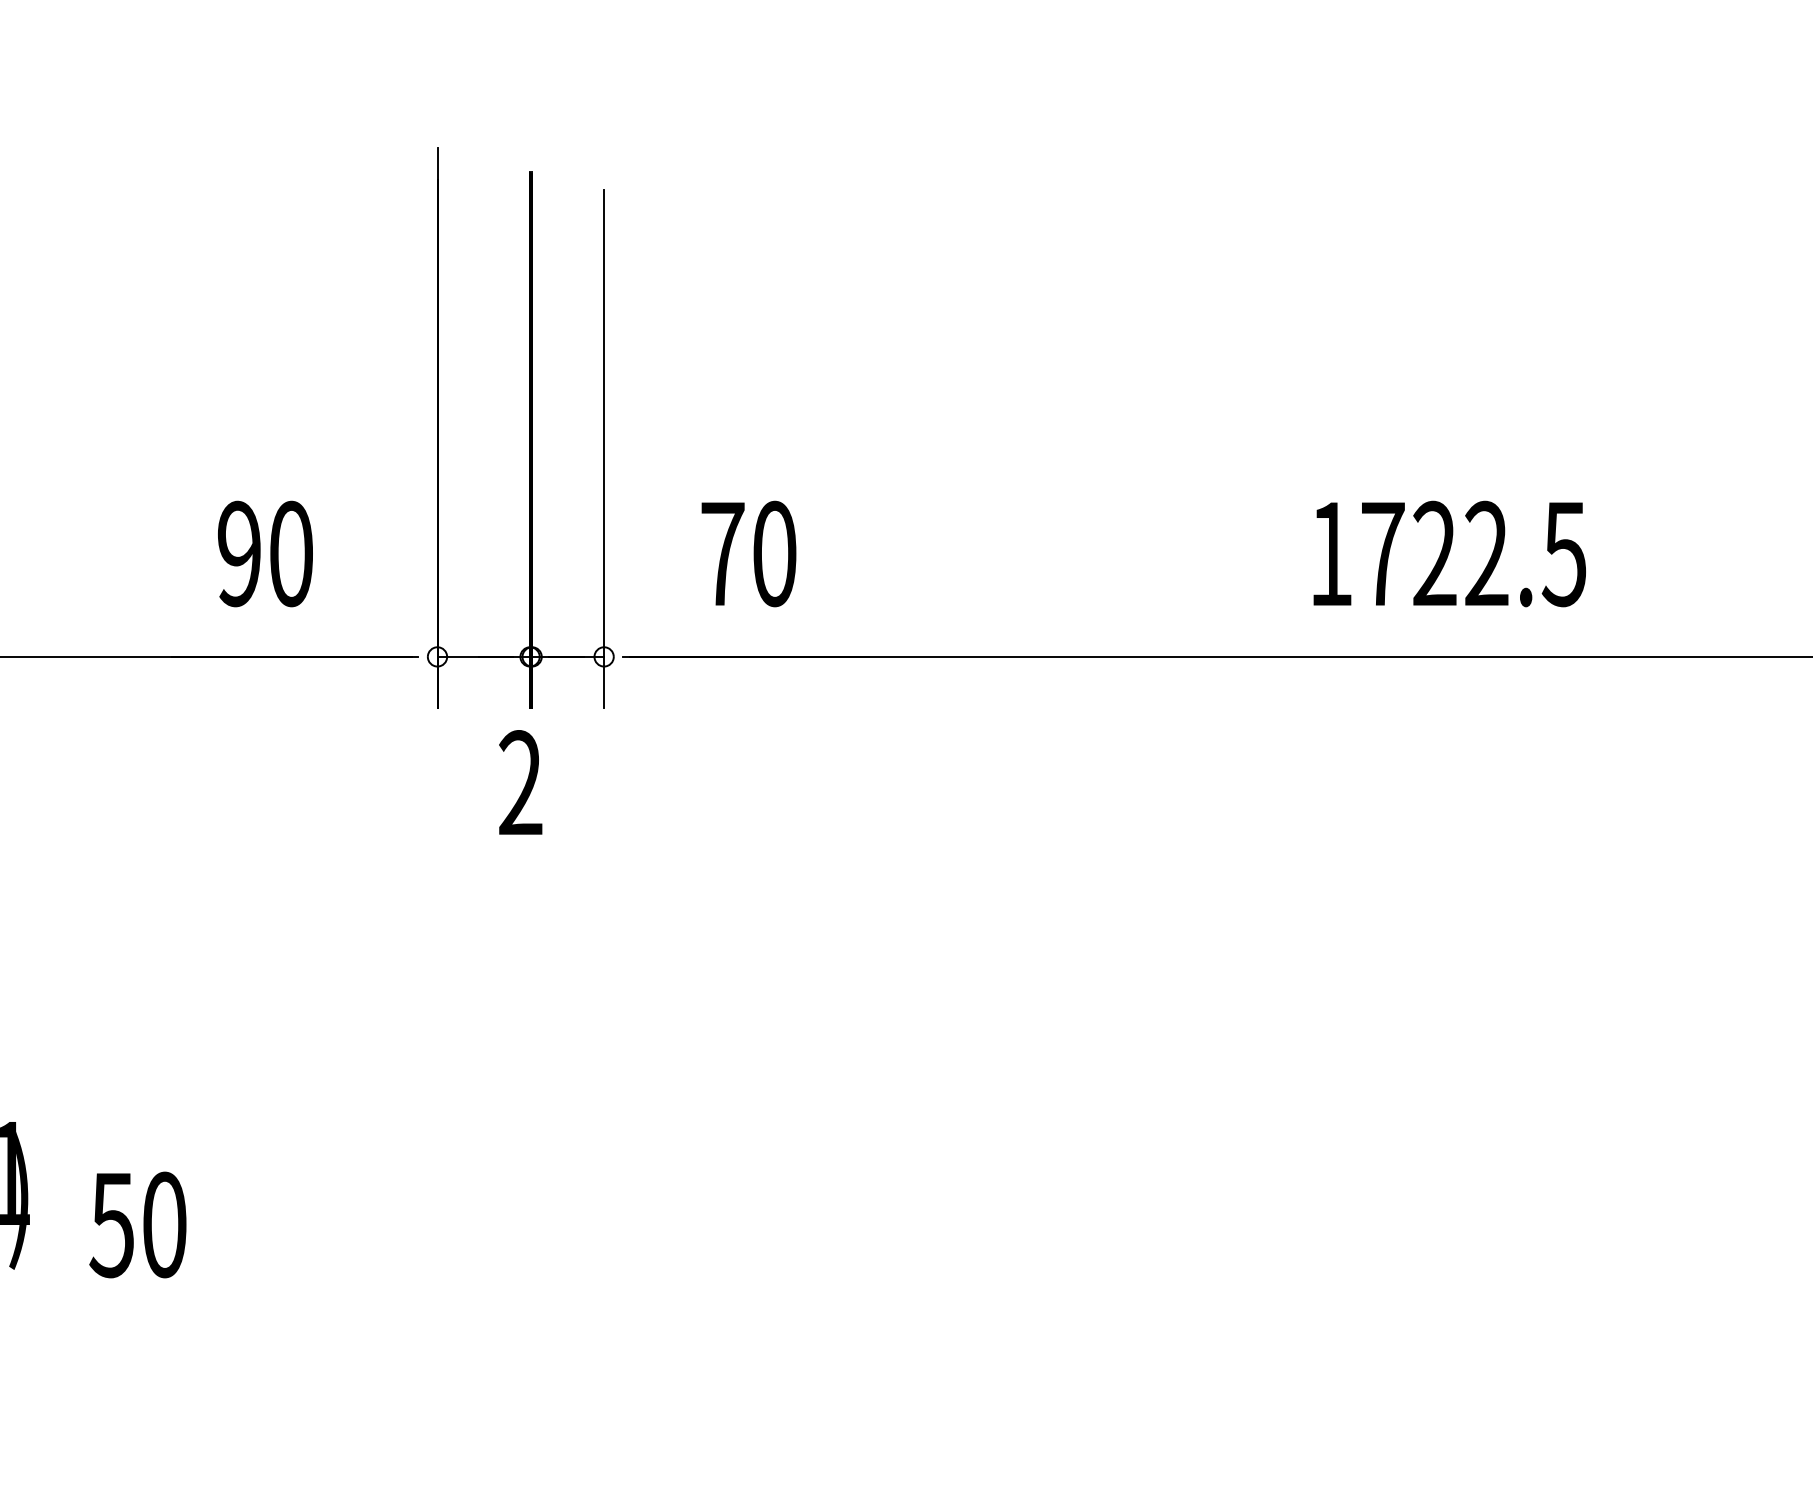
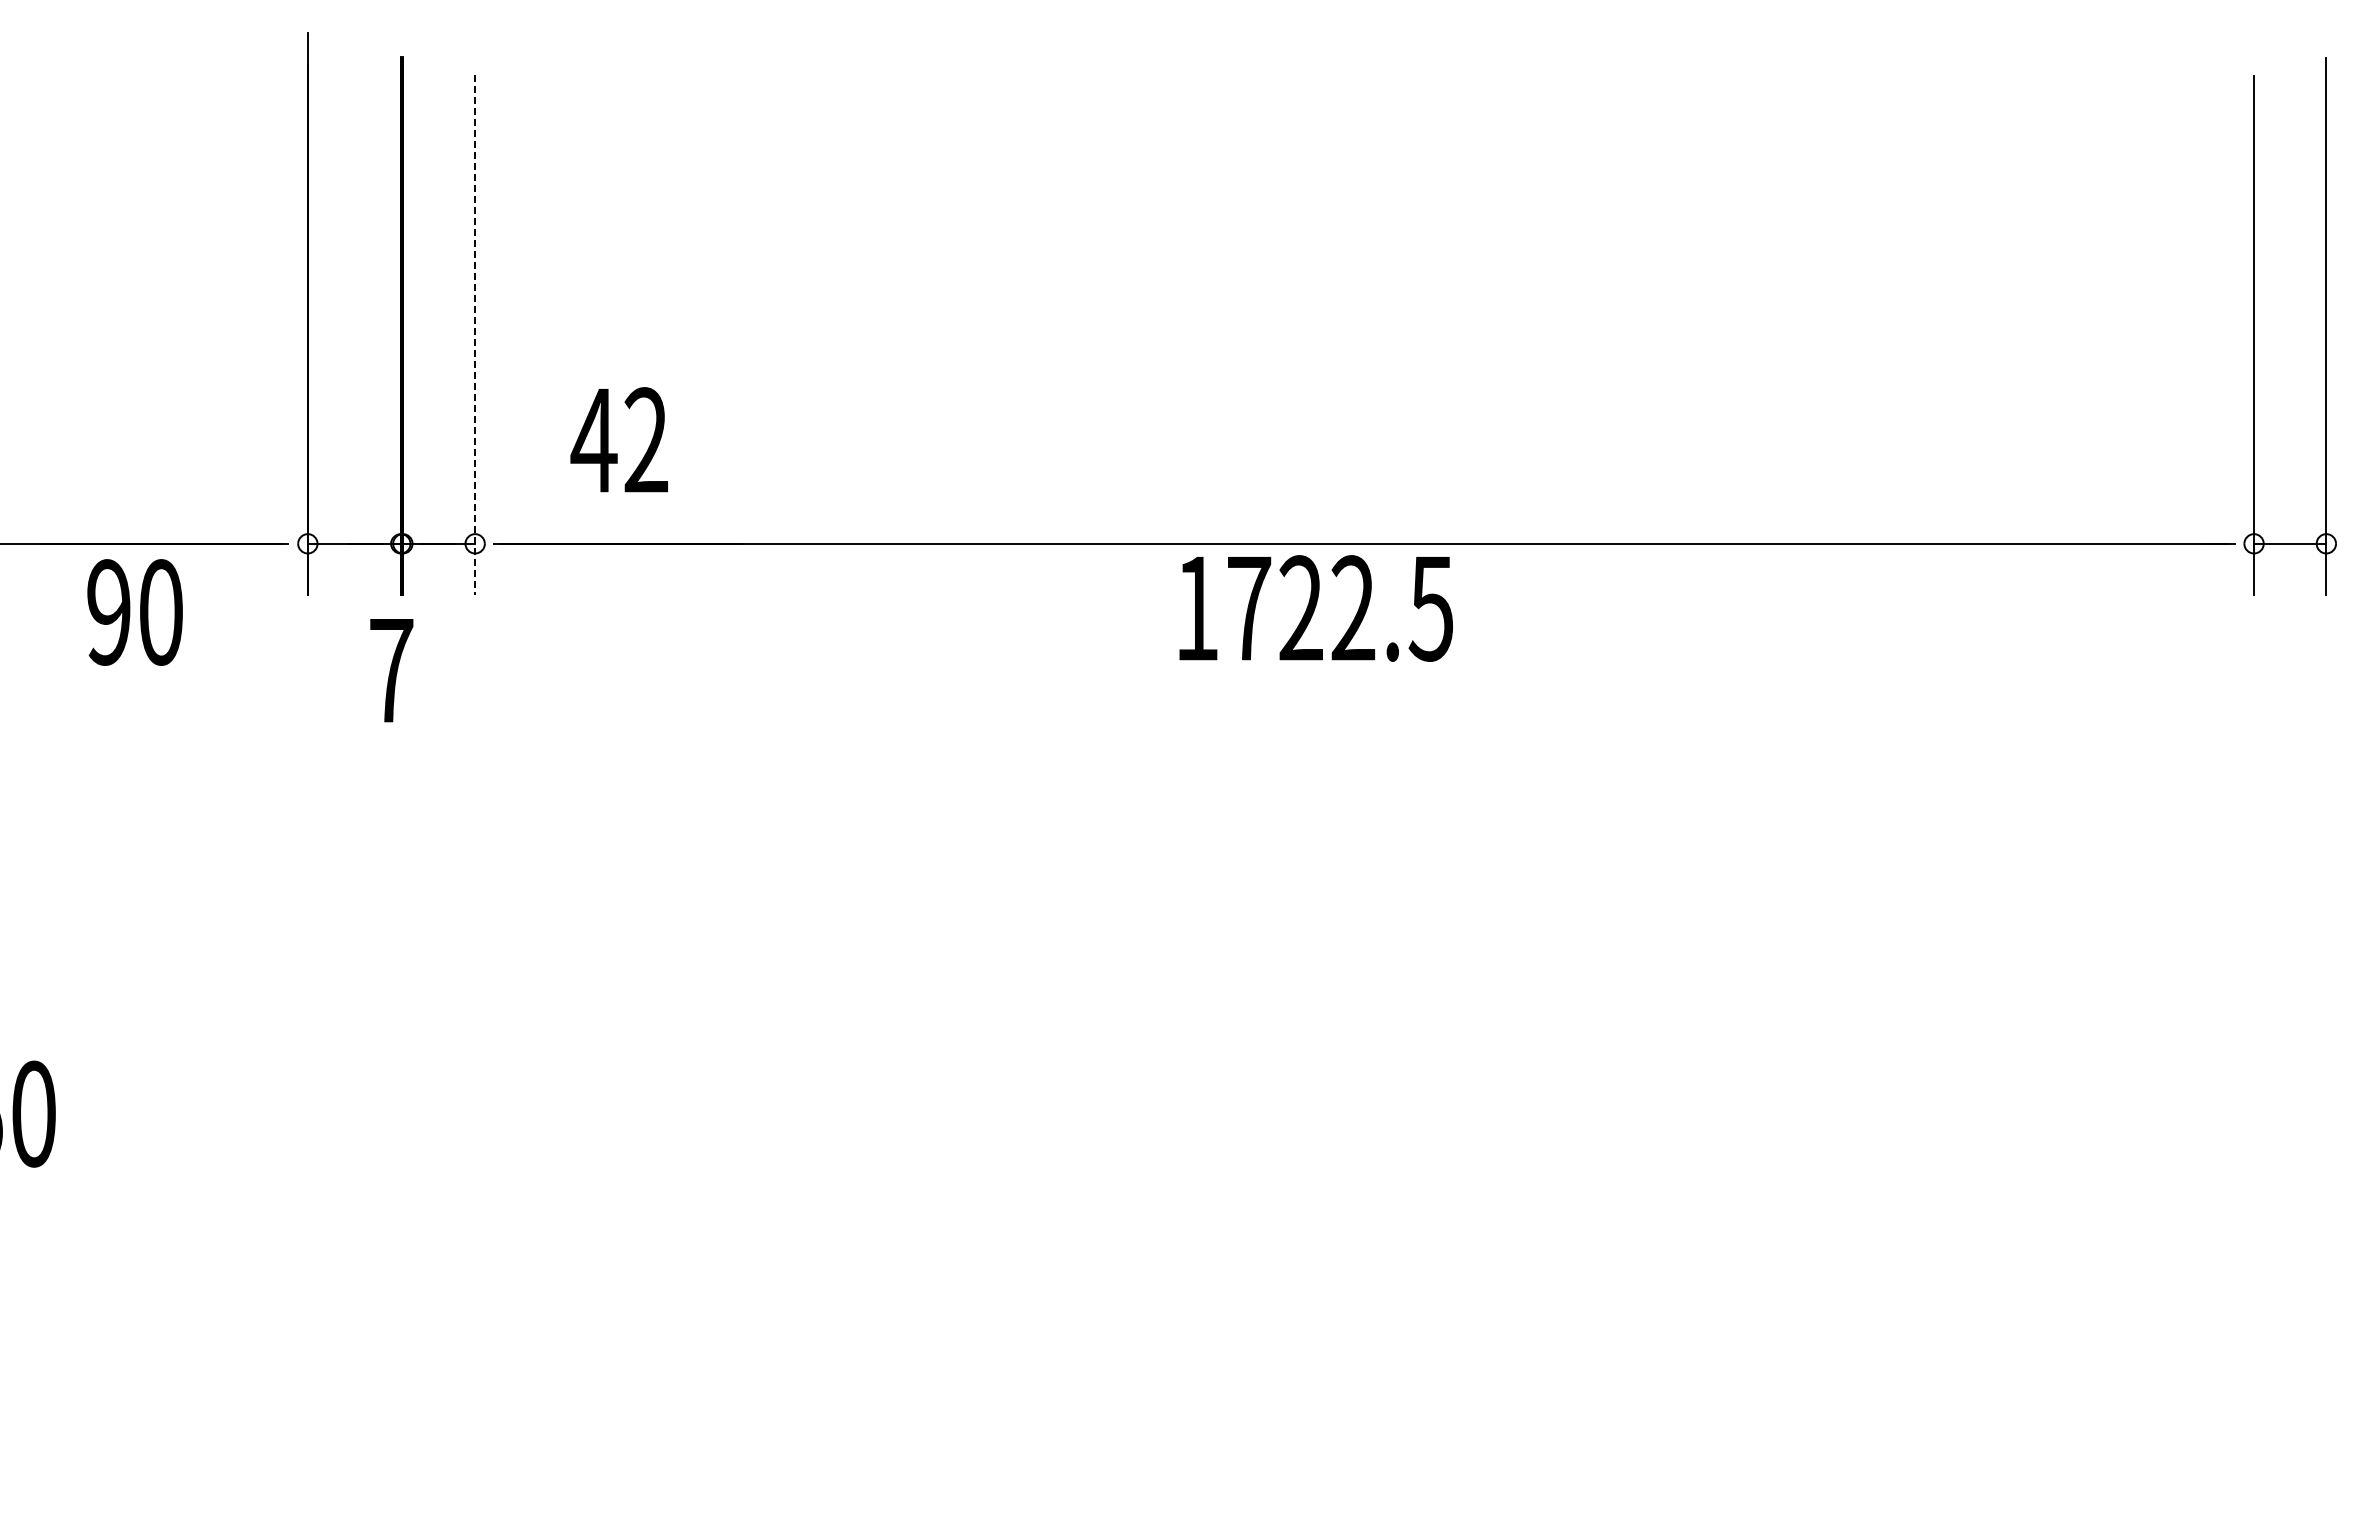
line: (604, 449) -> (475, 335), solid -> dashed
text: (264, 554) -> (134, 612), moved
text: (747, 554) -> (619, 440), 70 -> 42
text: (1449, 554) -> (1315, 608), moved
text: (520, 782) -> (391, 669), 2 -> 7

